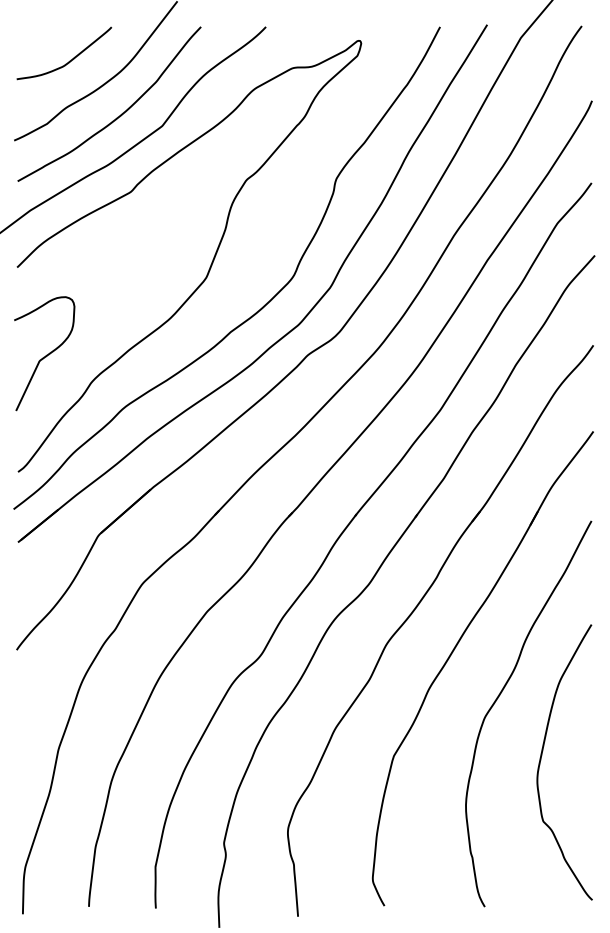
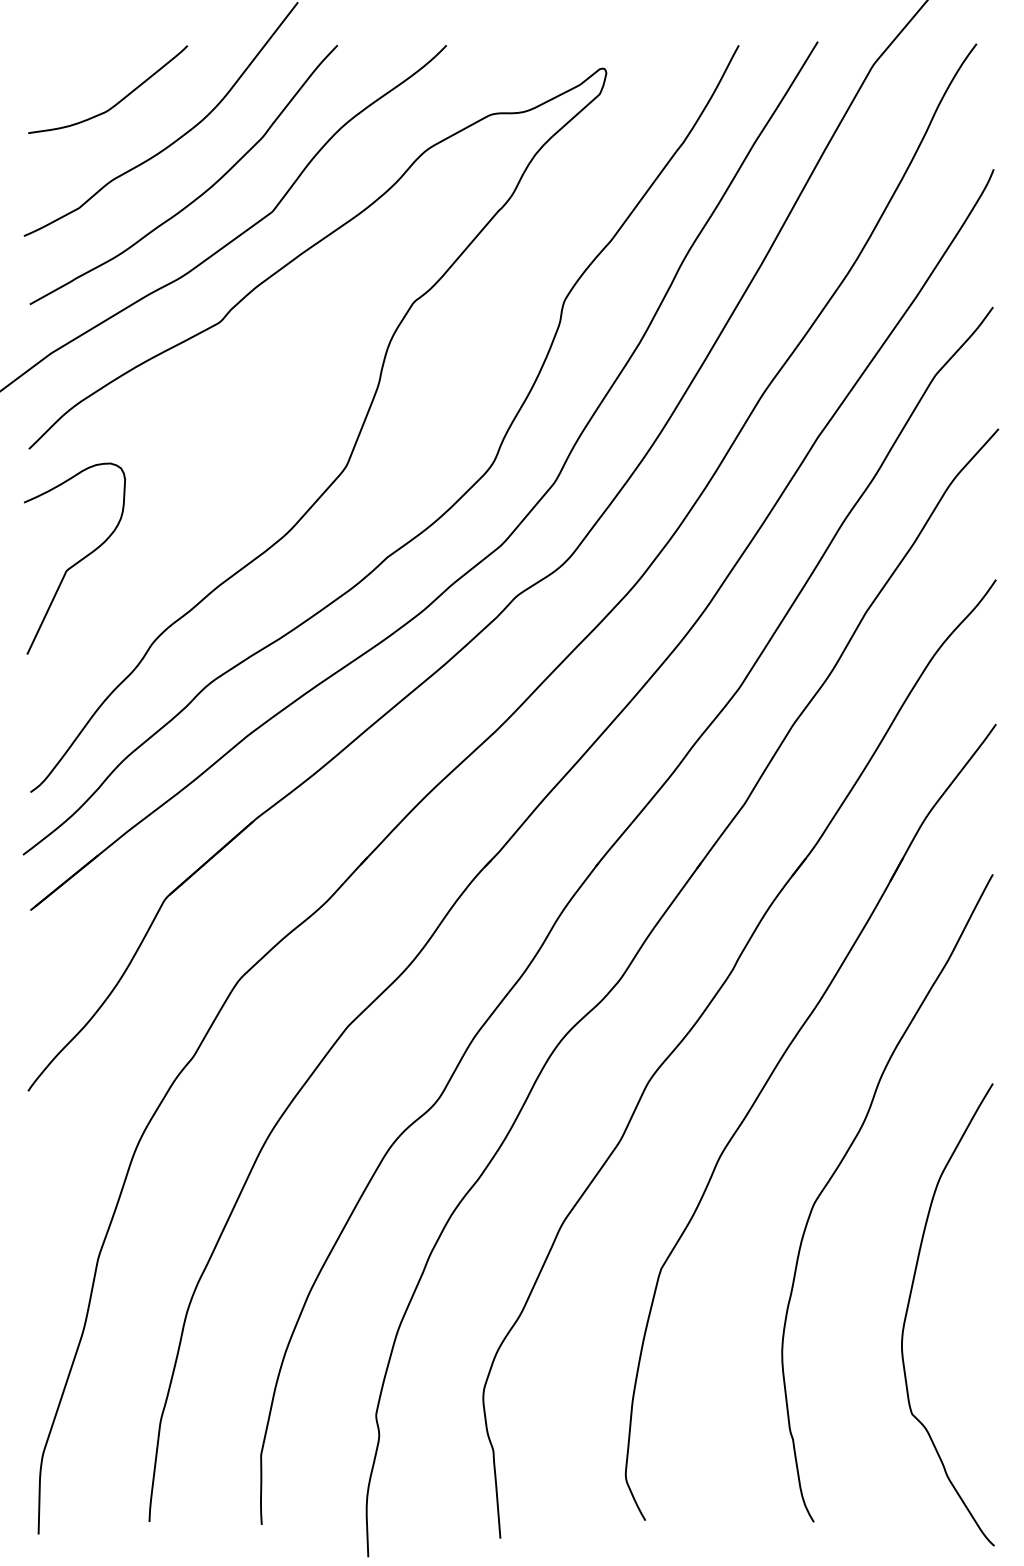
curve: (46, 354) -> (78, 559), moved
curve: (542, 755) -> (910, 1303), moved

